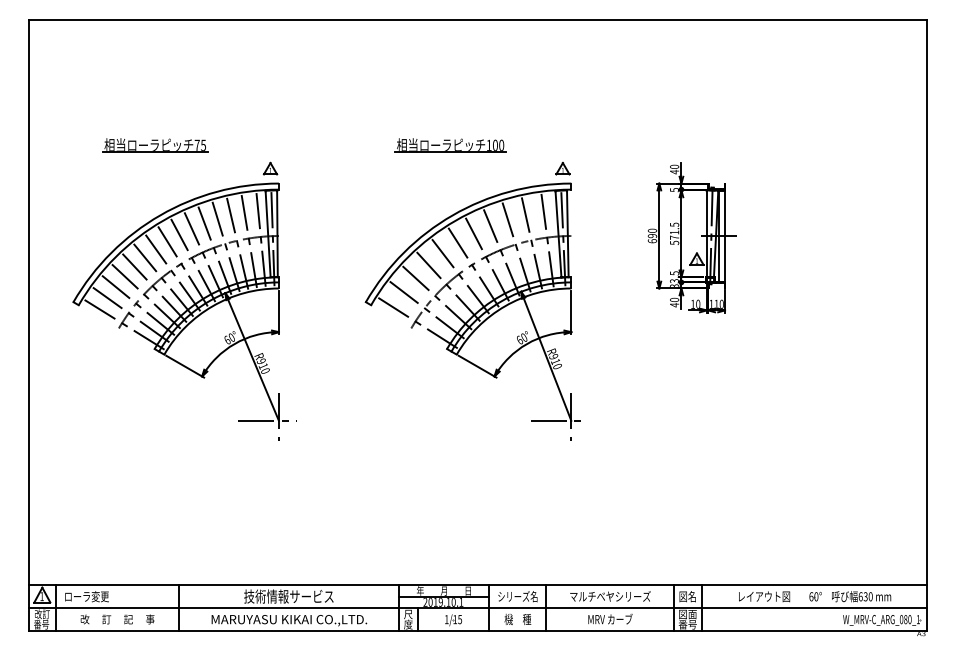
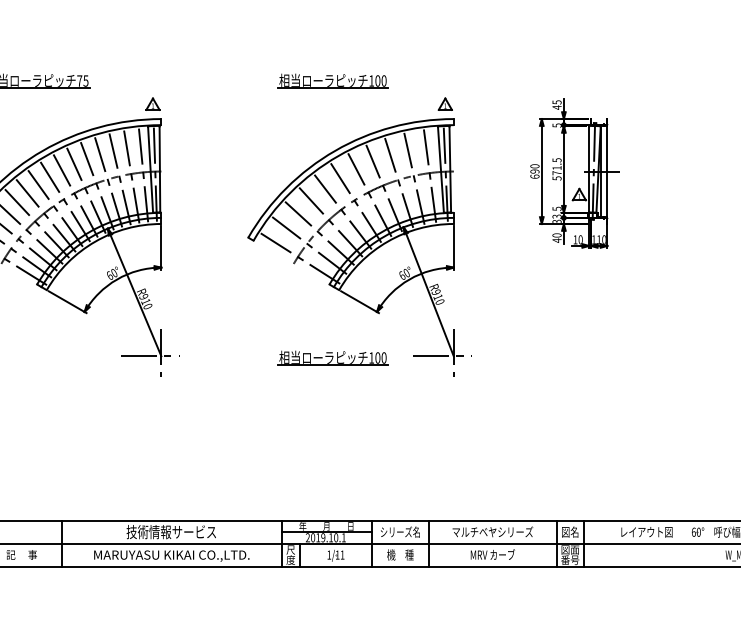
text: (674, 166) -> (556, 102), 40 -> 45
part: (450, 422) -> (332, 358), added
text: (460, 619) -> (342, 555), 1/15 -> 1/11

